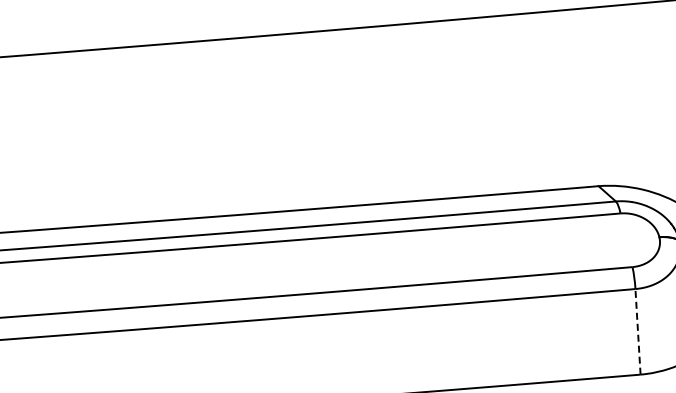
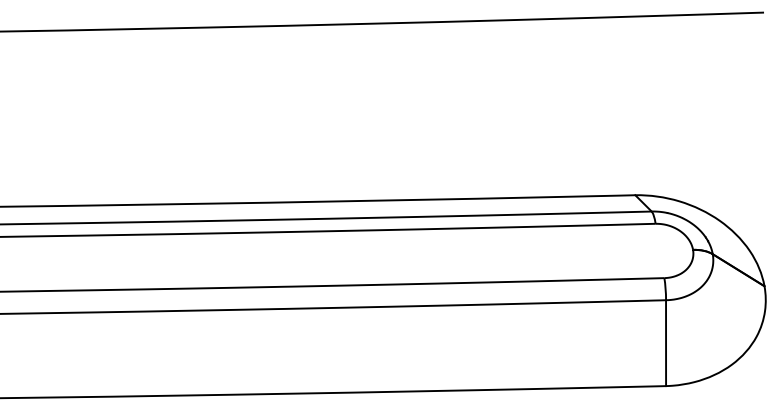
line: (638, 332) -> (666, 343), dashed -> solid

